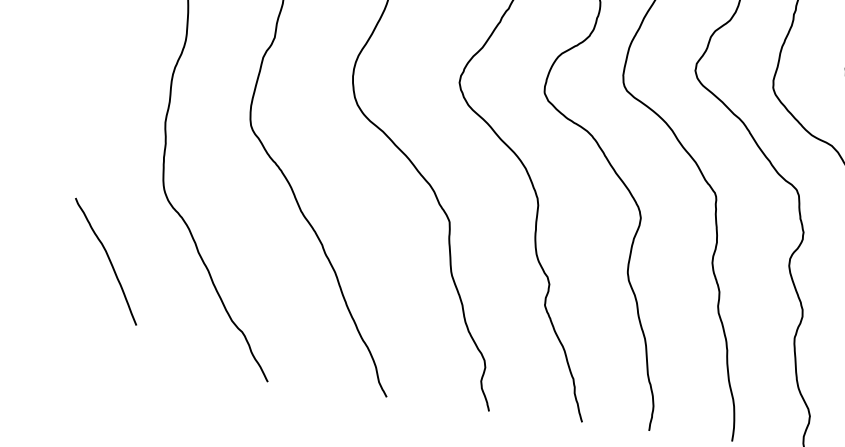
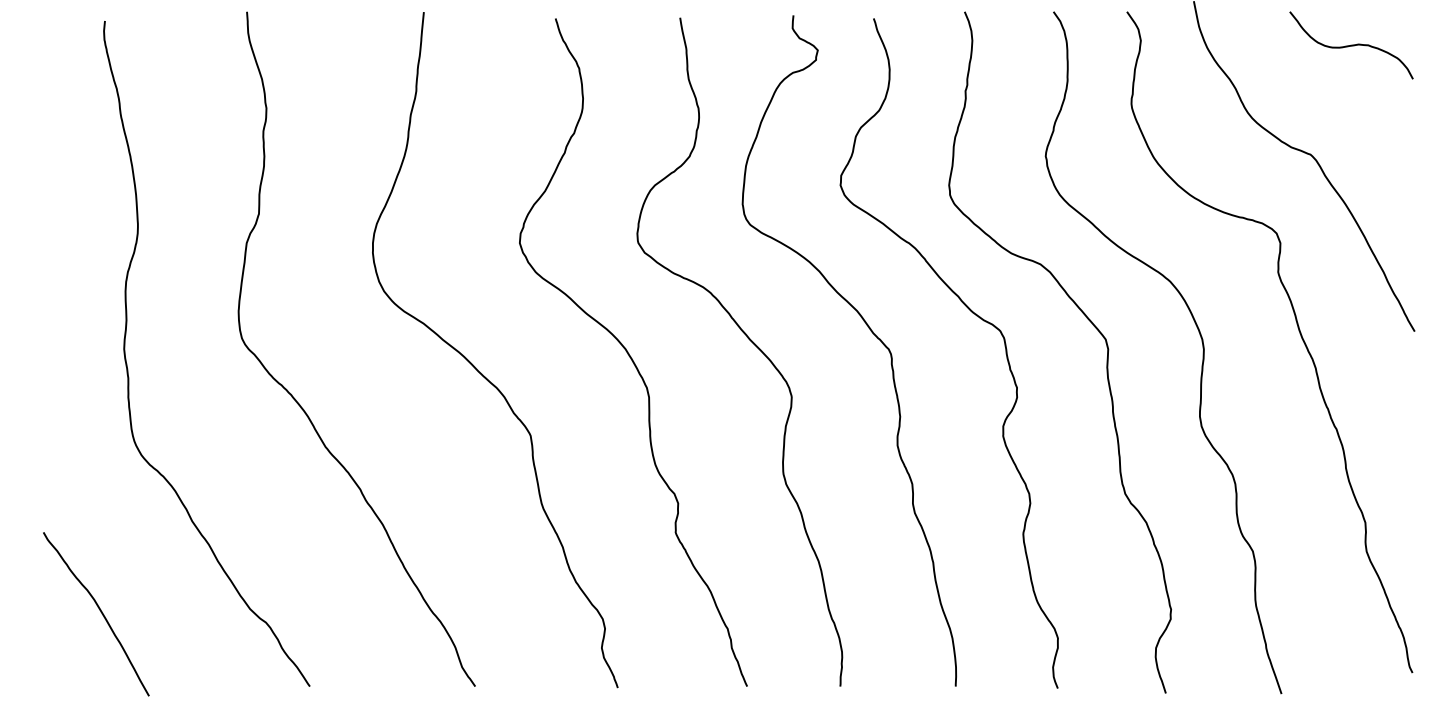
curve: (109, 260) -> (100, 612), moved

